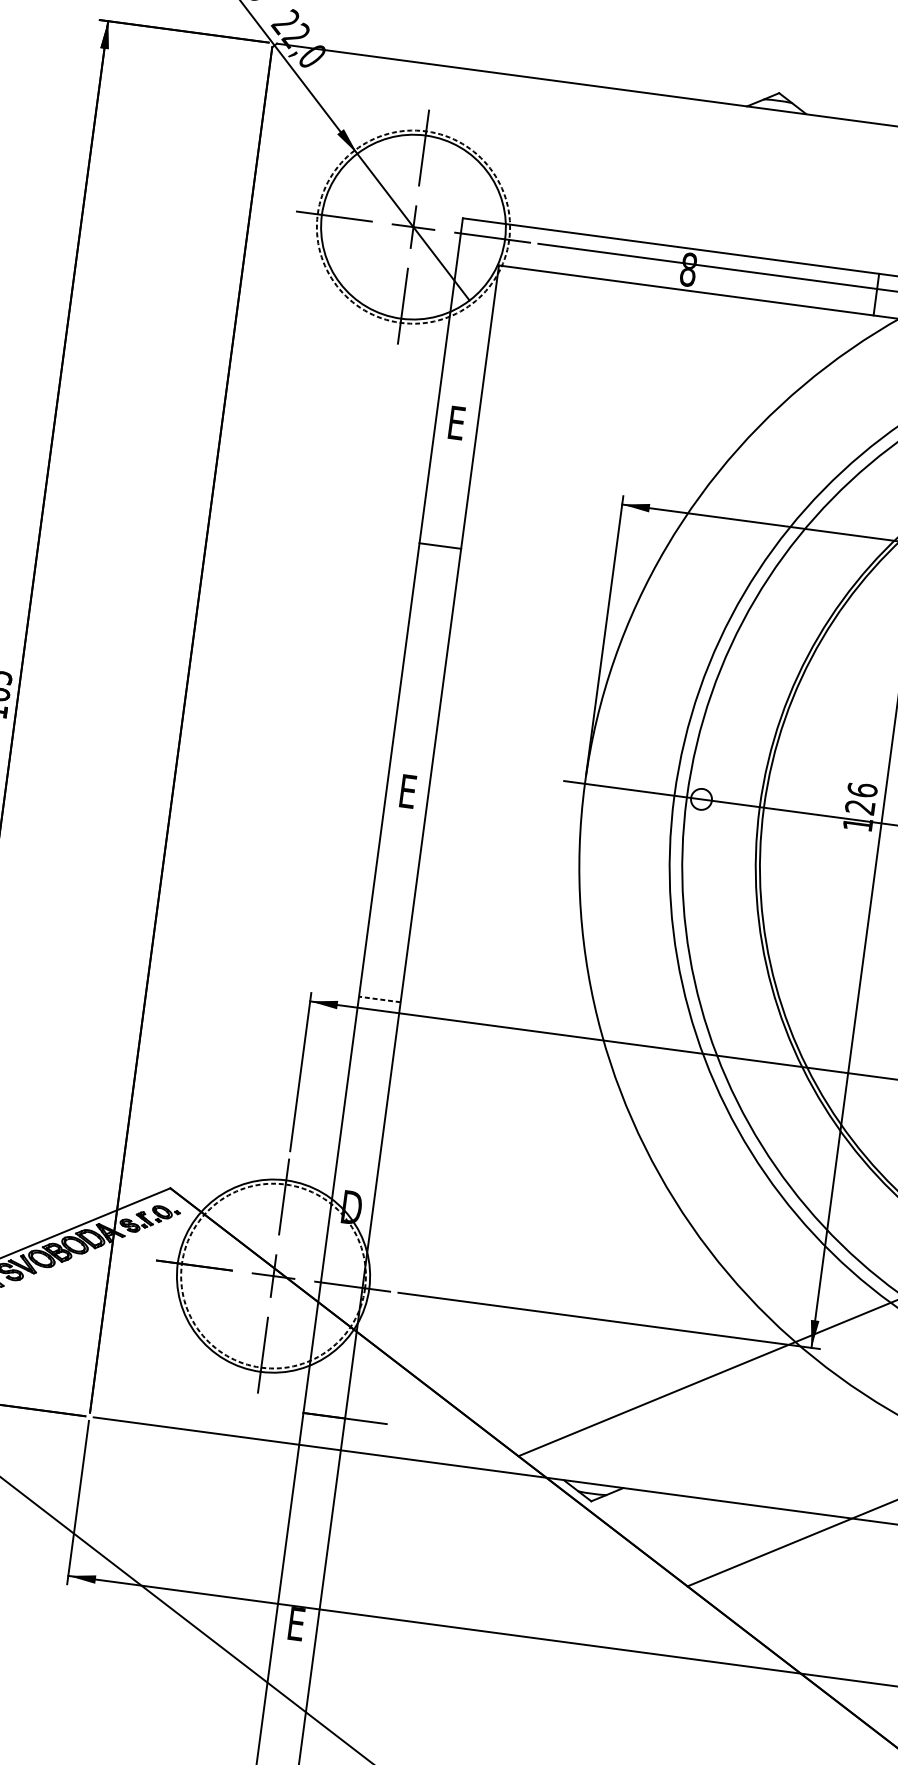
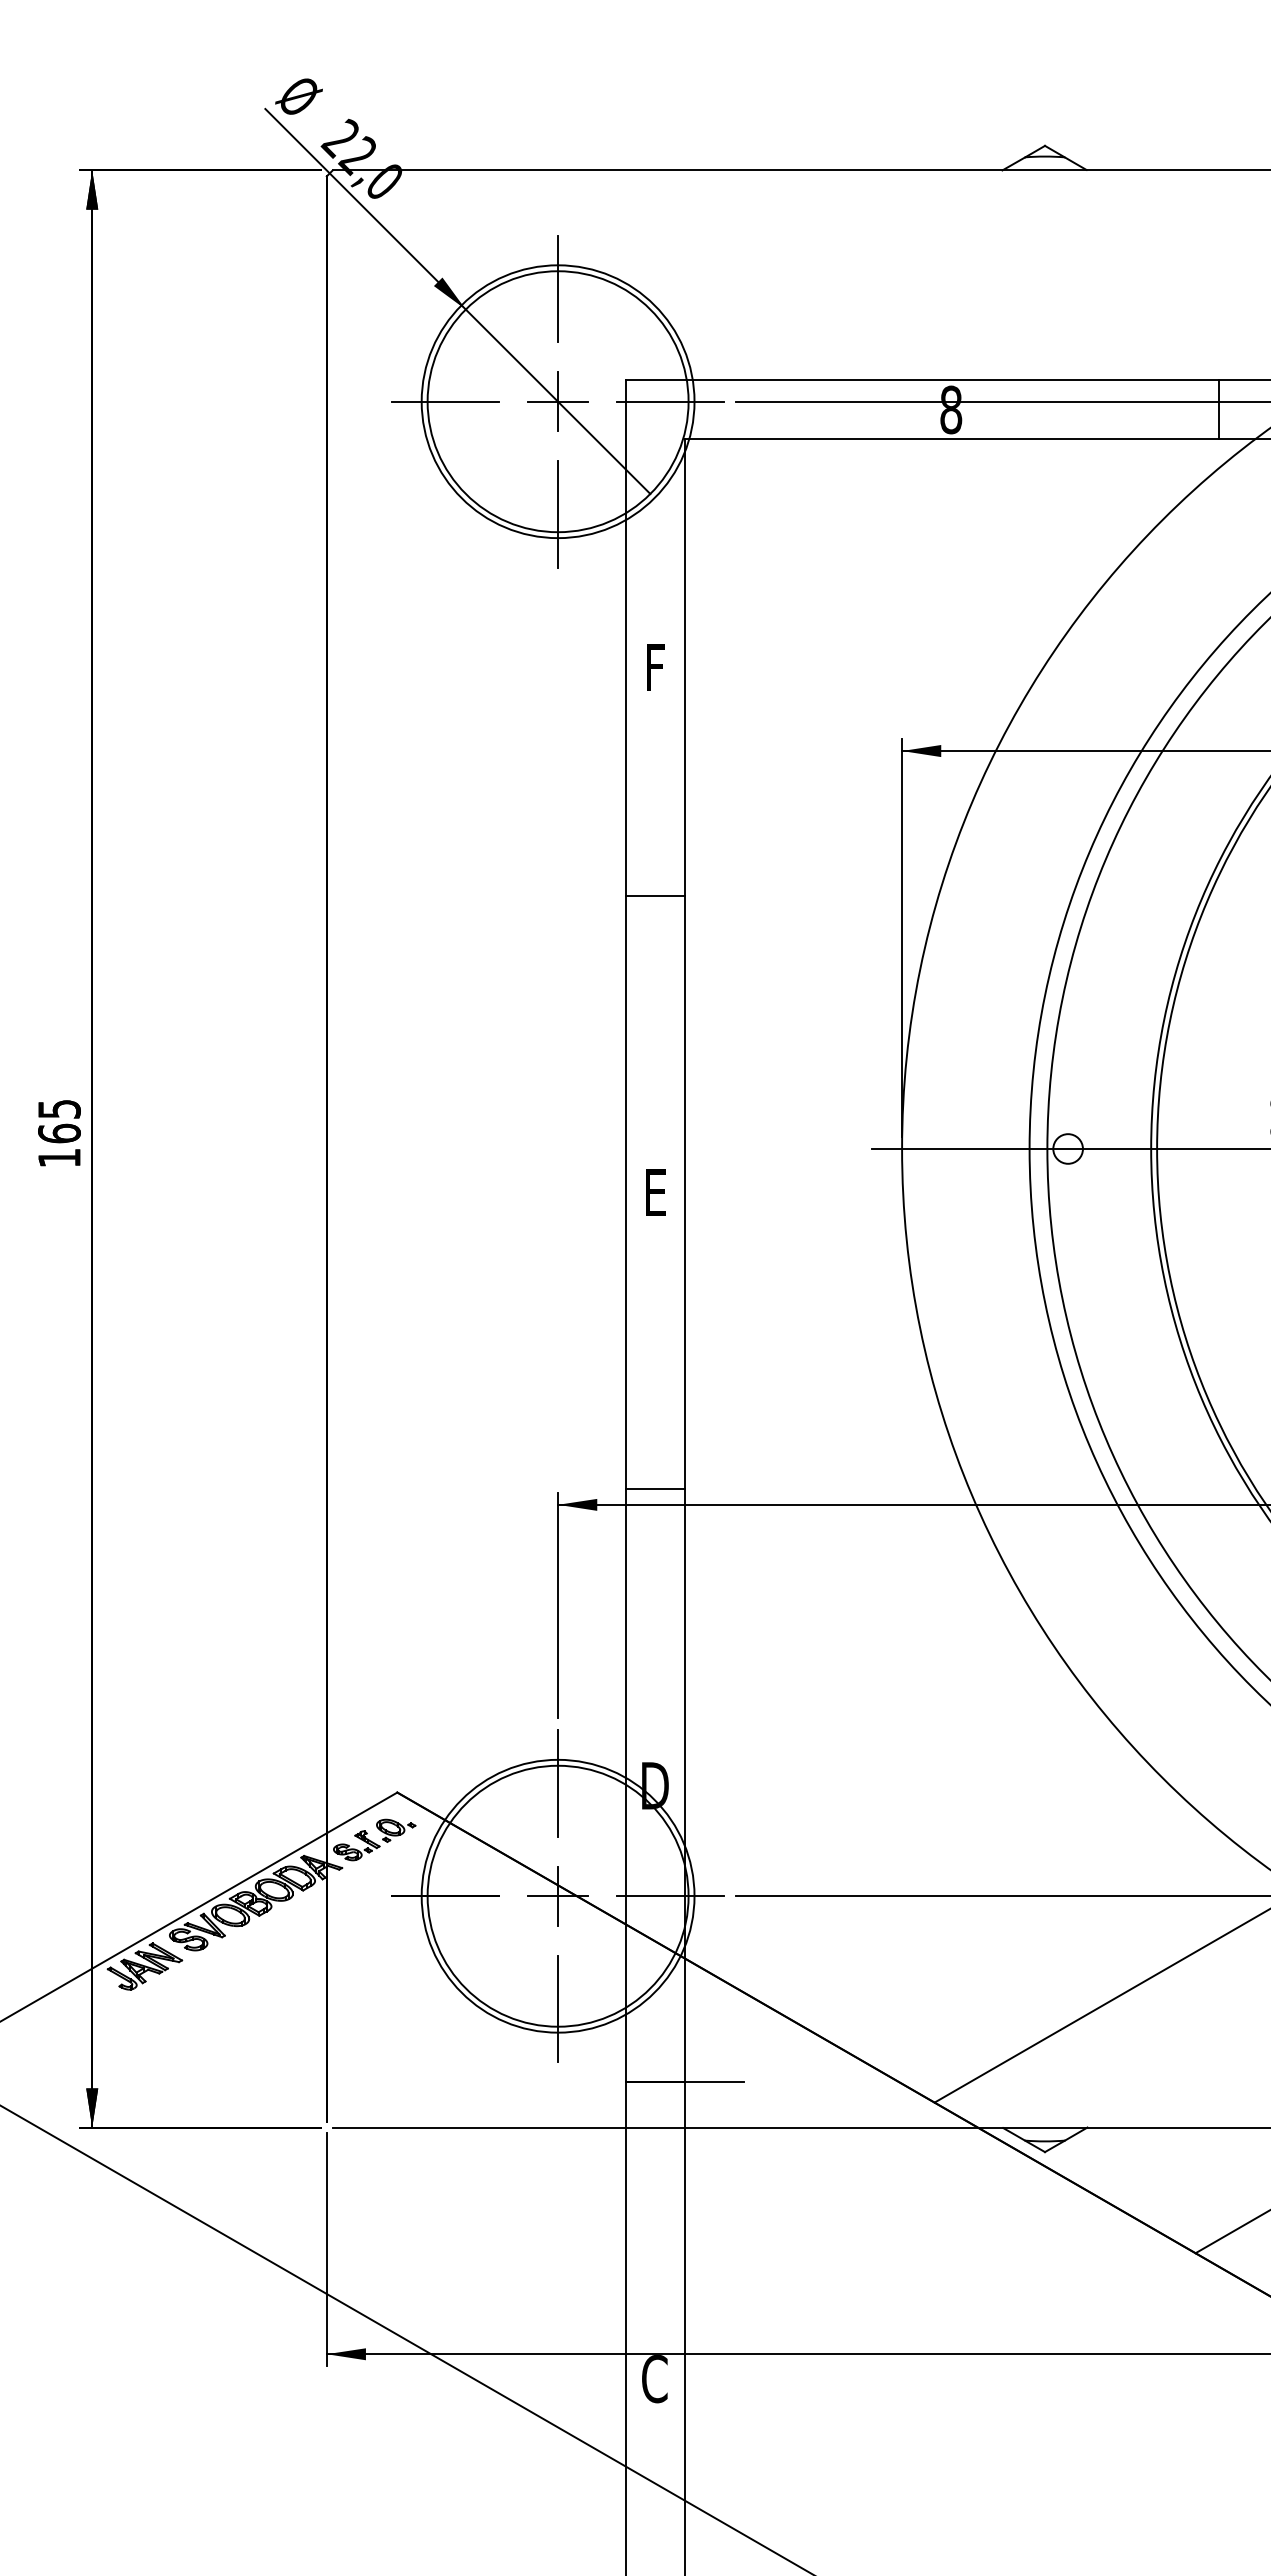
circle: (413, 226) -> (557, 401), dashed -> solid
text: (456, 422) -> (655, 667), E -> F
line: (439, 546) -> (654, 896), moved
line: (379, 999) -> (655, 1489), dashed -> solid
circle: (273, 1275) -> (557, 1895), dashed -> solid
text: (295, 1624) -> (654, 2379), E -> C

